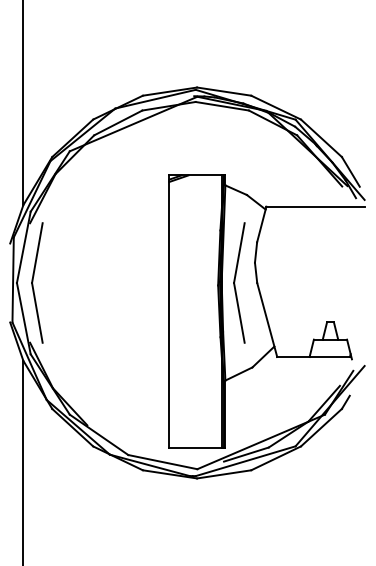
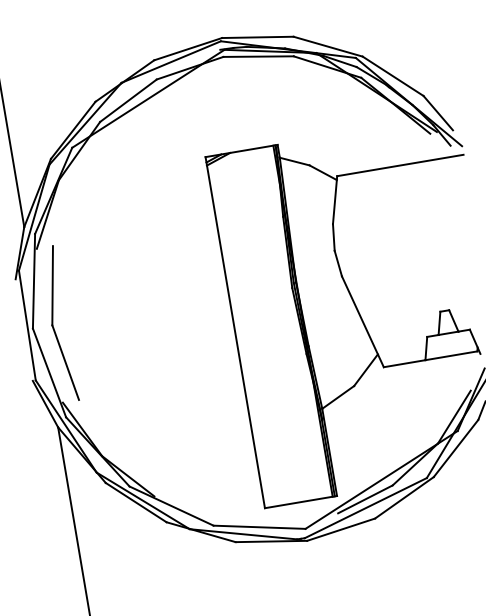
part: (239, 282) -> (319, 279), removed

